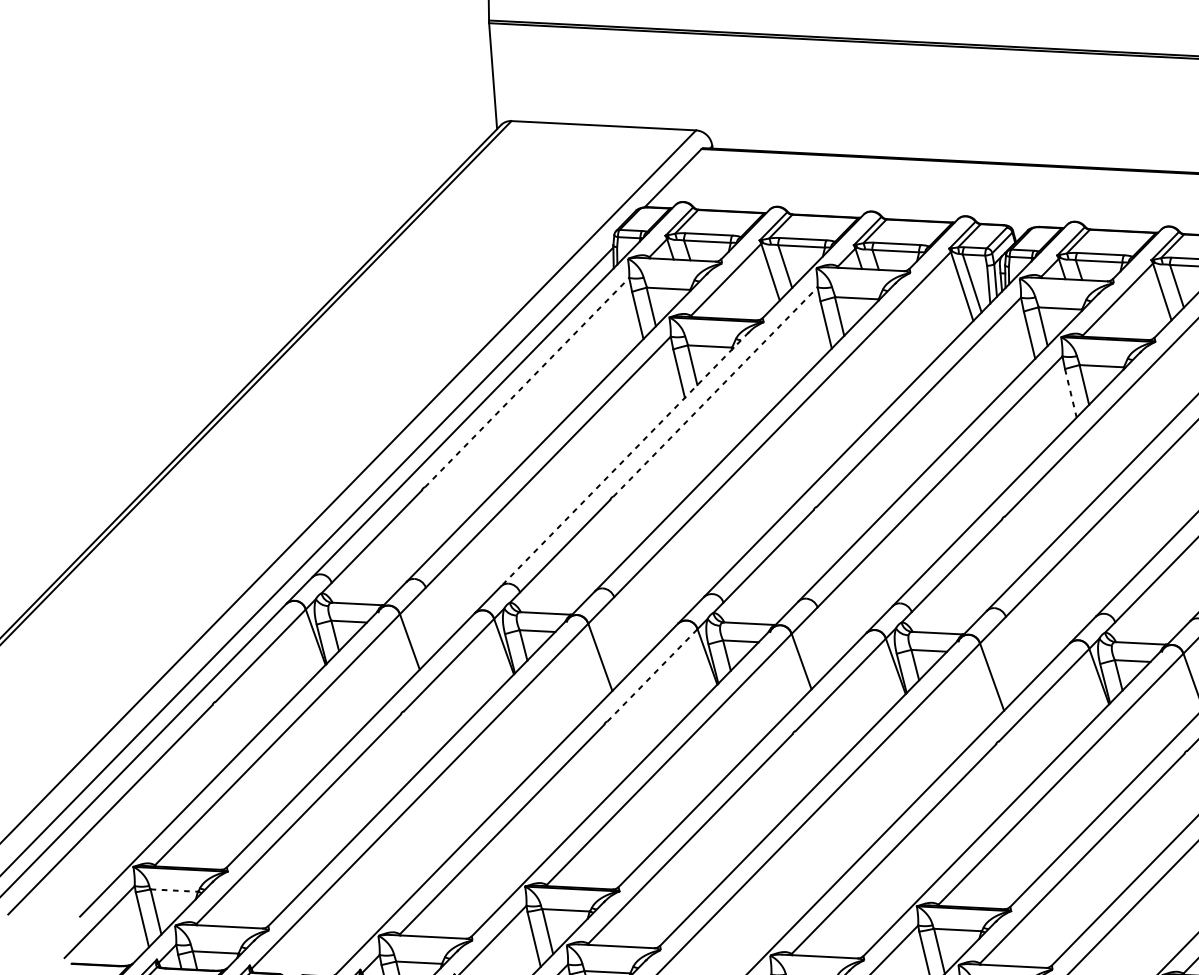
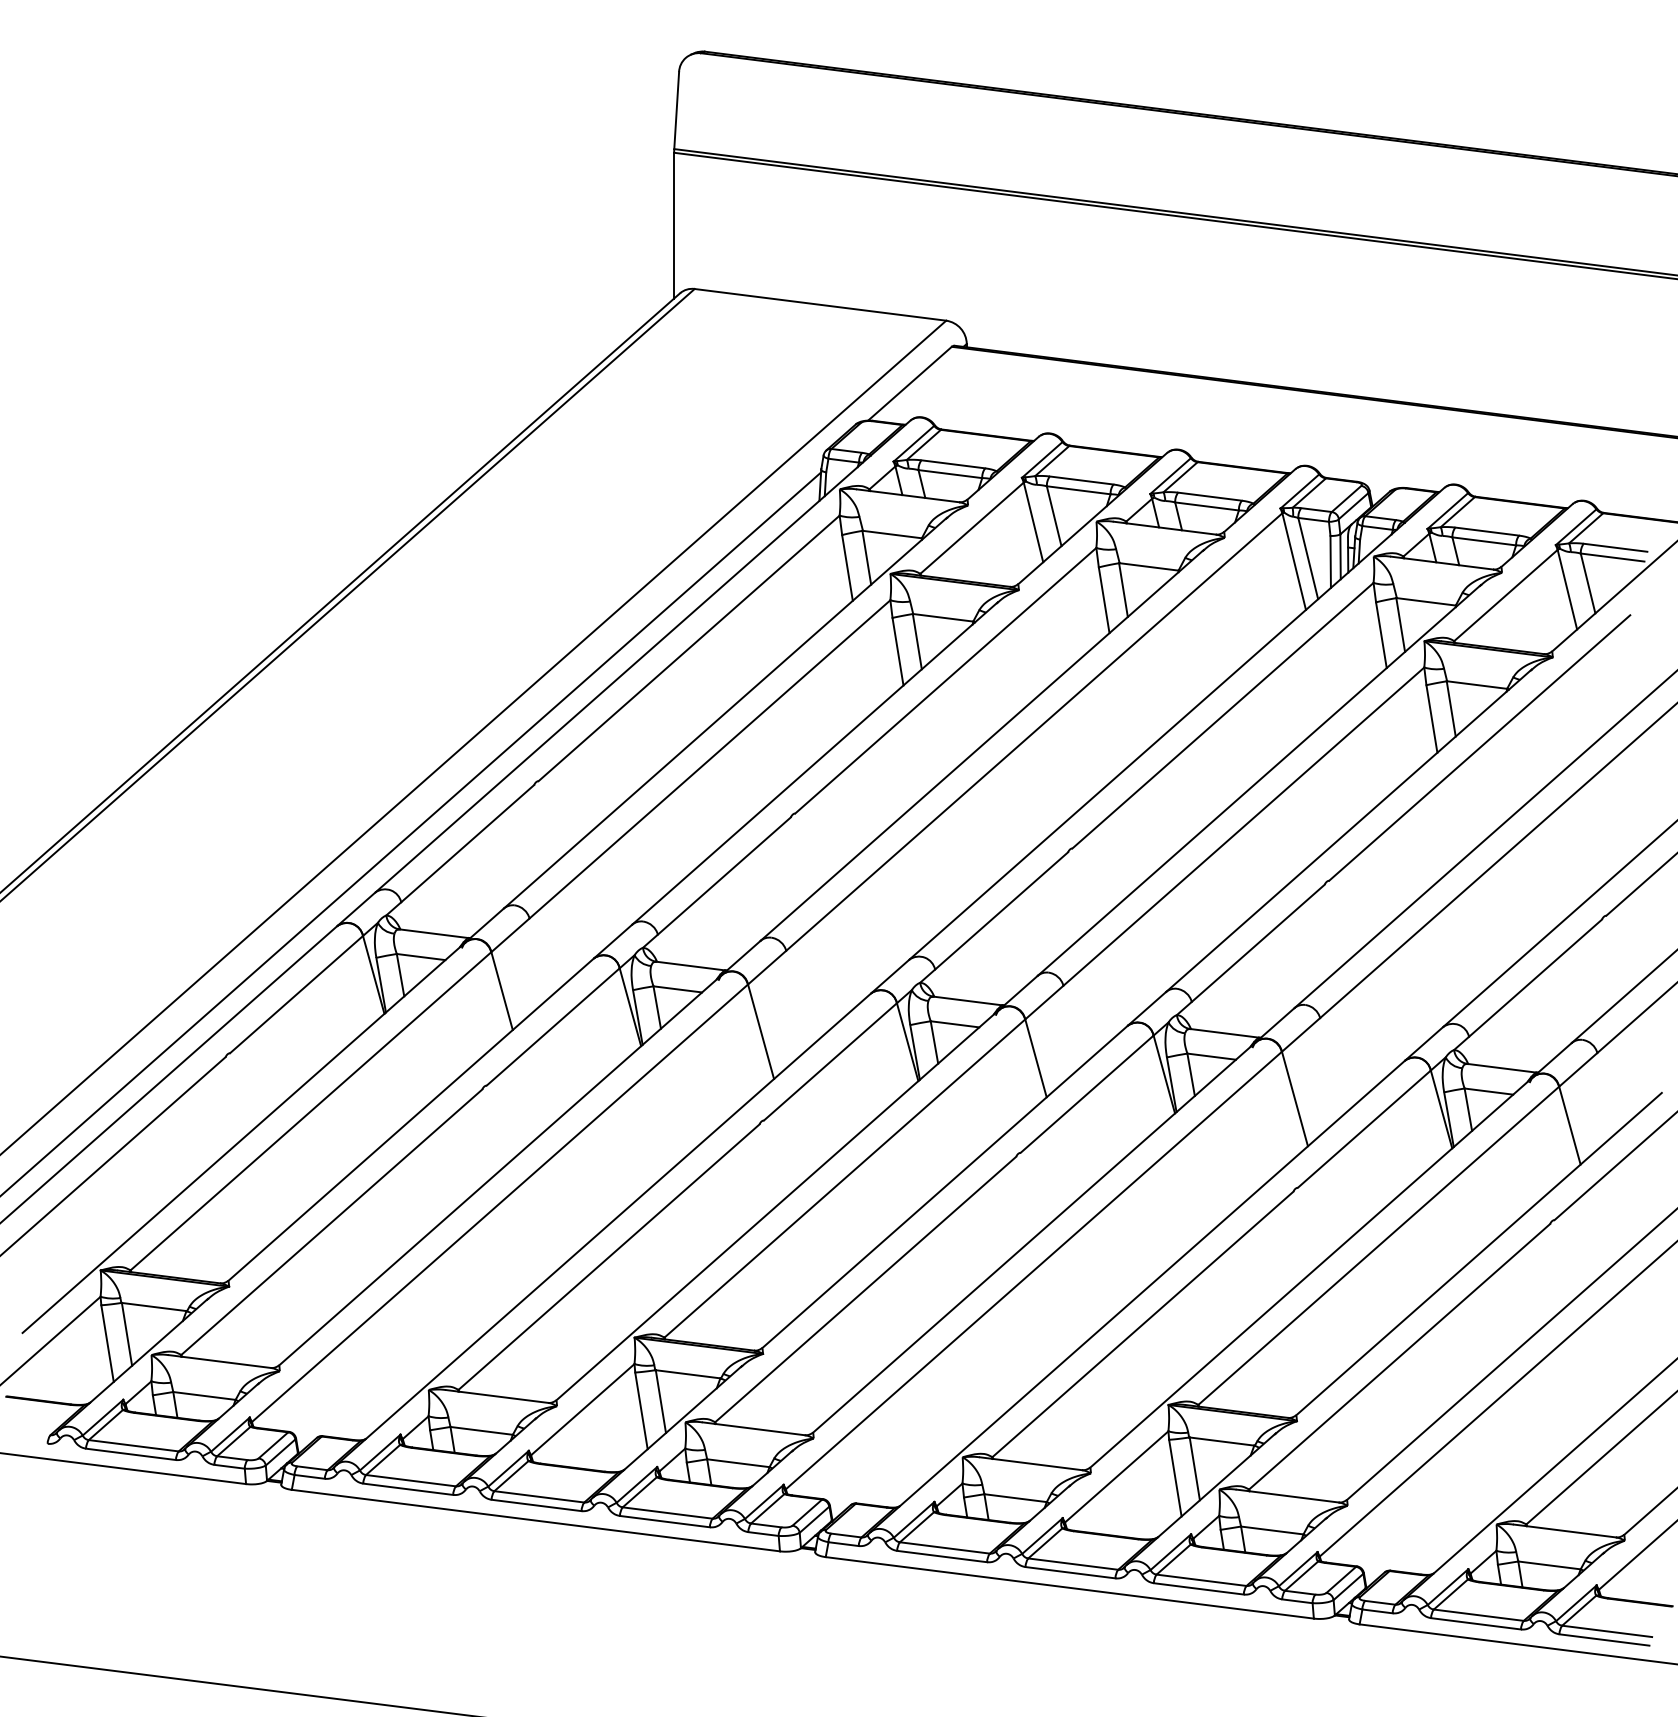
line: (527, 382) -> (689, 648), dashed -> solid
line: (715, 391) -> (945, 680), dashed -> solid
line: (1070, 393) -> (1431, 719), dashed -> solid
line: (624, 459) -> (814, 763), dashed -> solid
line: (652, 675) -> (830, 1061), dashed -> solid
line: (174, 890) -> (154, 1307), dashed -> solid

